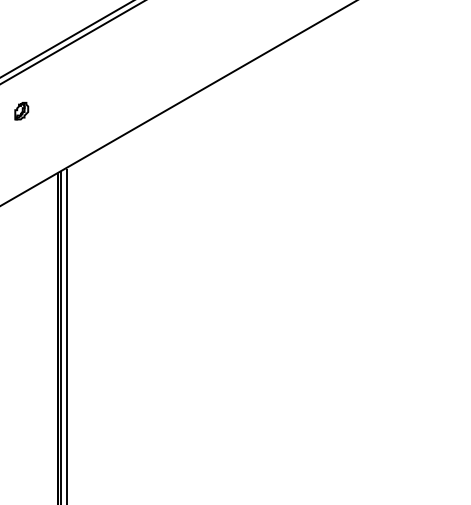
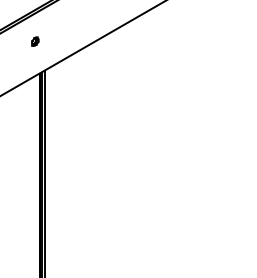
part: (22, 110) -> (35, 41), moved

